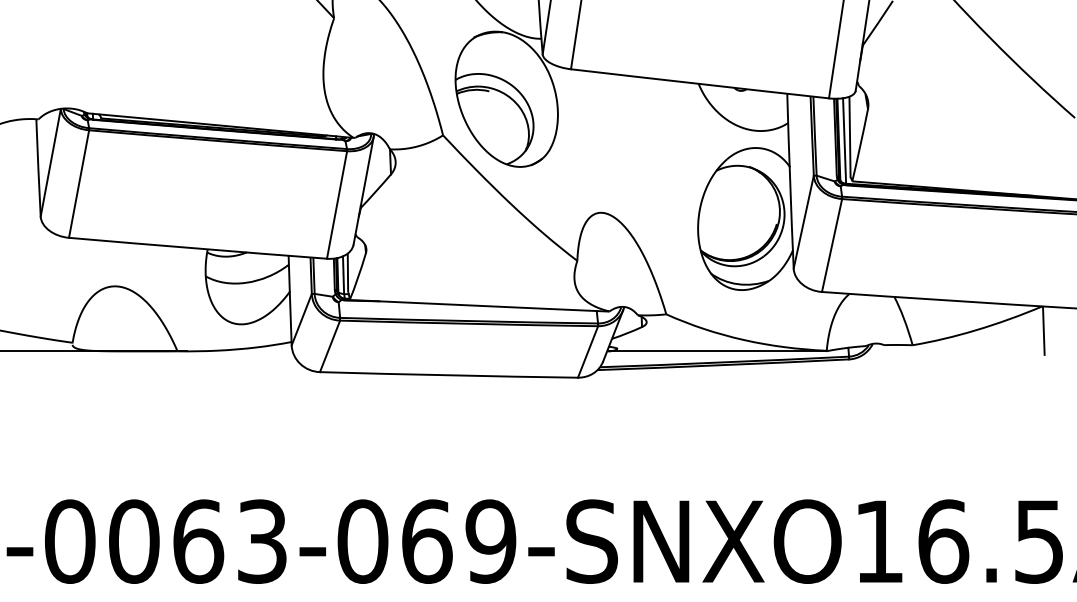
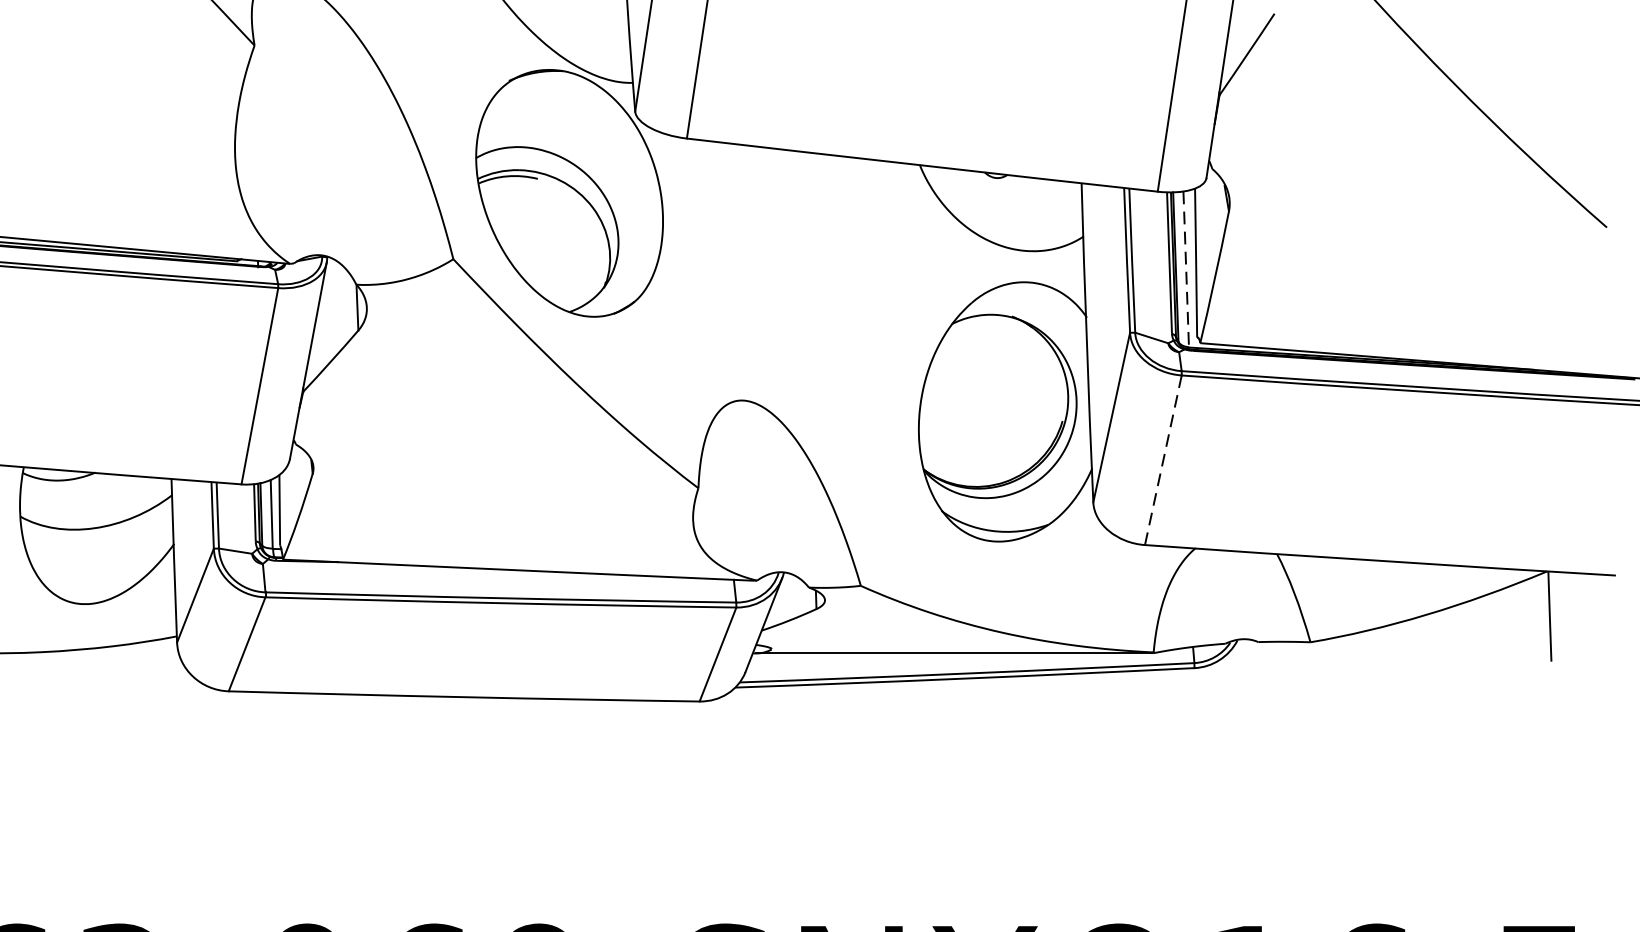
line: (844, 140) -> (1186, 268), solid -> dashed
line: (832, 245) -> (1164, 460), solid -> dashed

